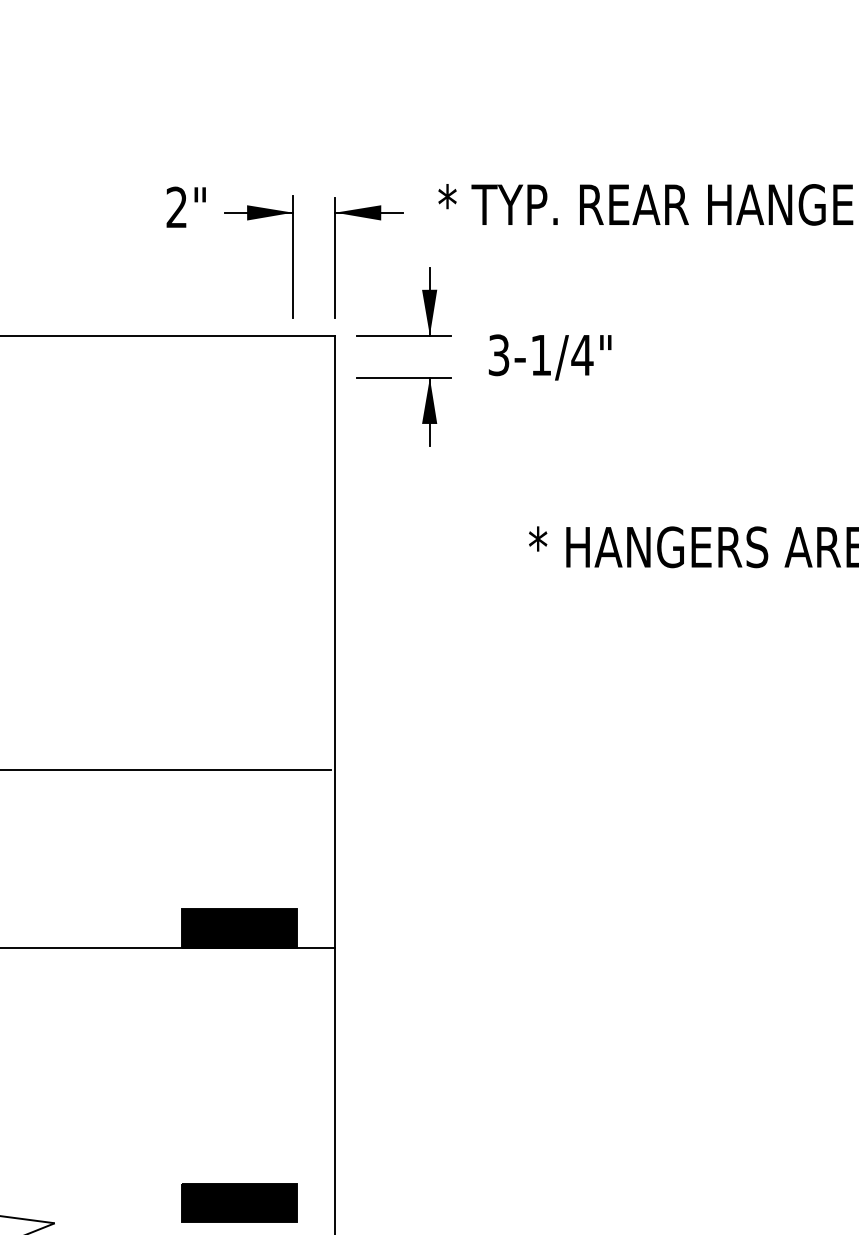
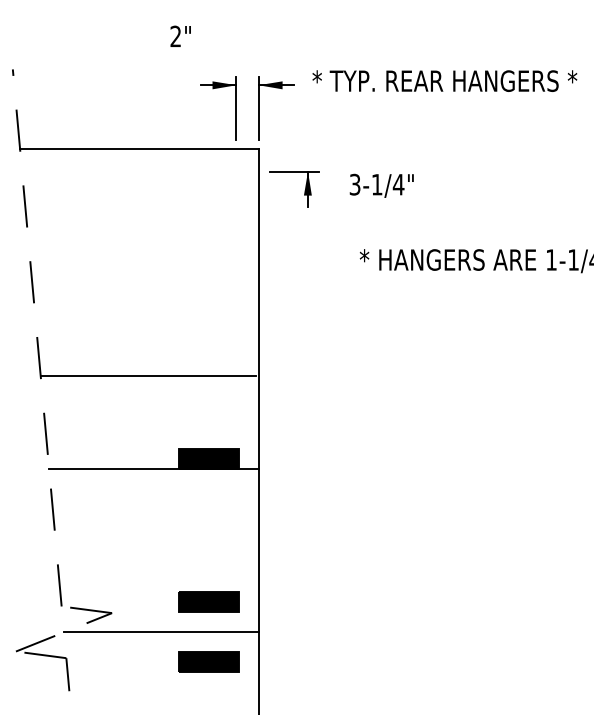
text: (185, 205) -> (180, 35), moved
part: (423, 299) -> (304, 130), removed
text: (549, 356) -> (381, 185), moved

